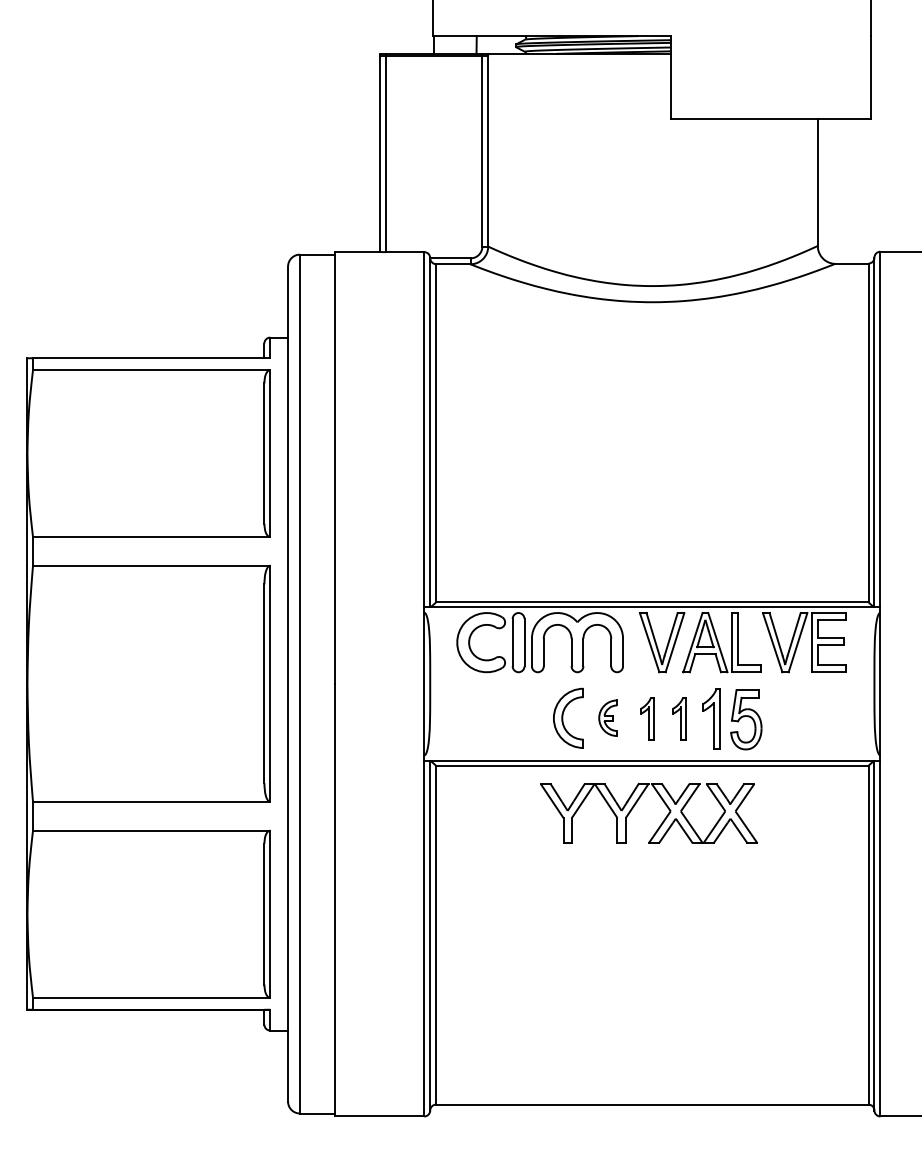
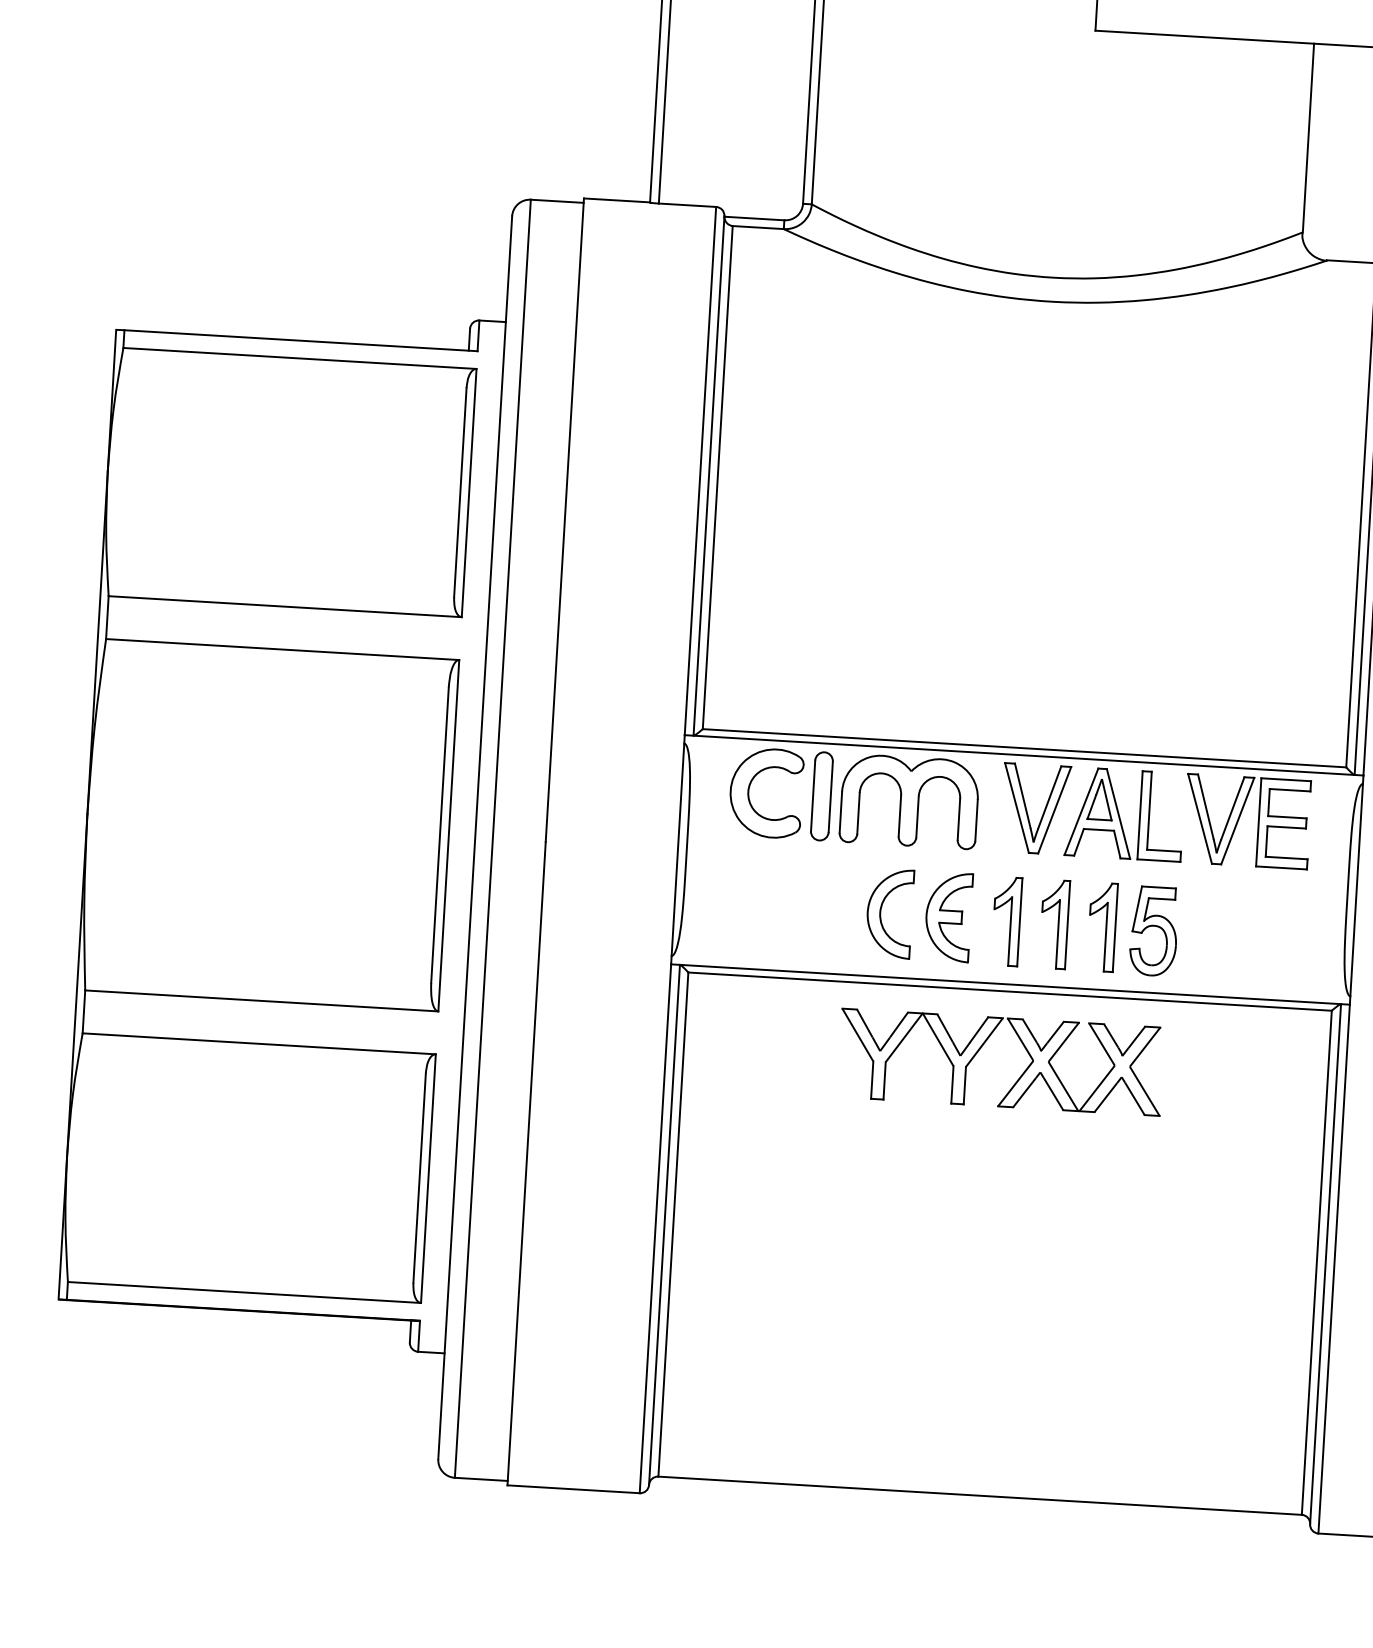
part: (607, 717) -> (947, 915), size x1.67
part: (647, 718) -> (1007, 920), size x1.43
part: (679, 718) -> (1054, 923), size x1.43

